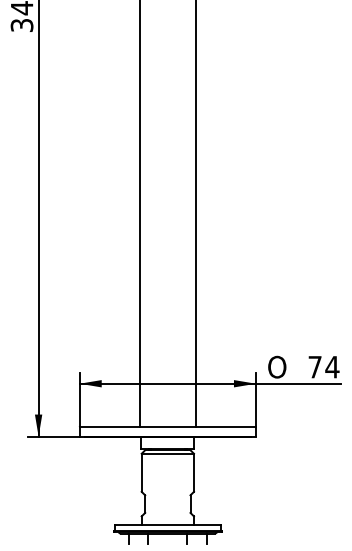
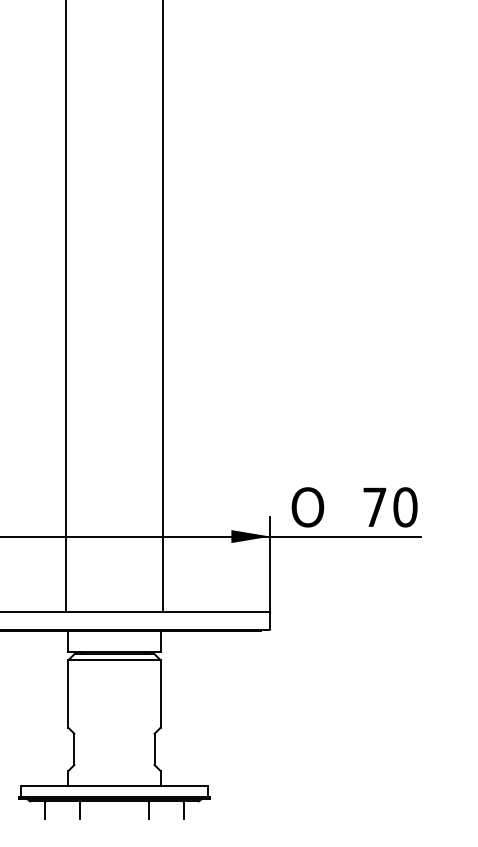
text: (332, 366) -> (405, 506), 74 -> 70

